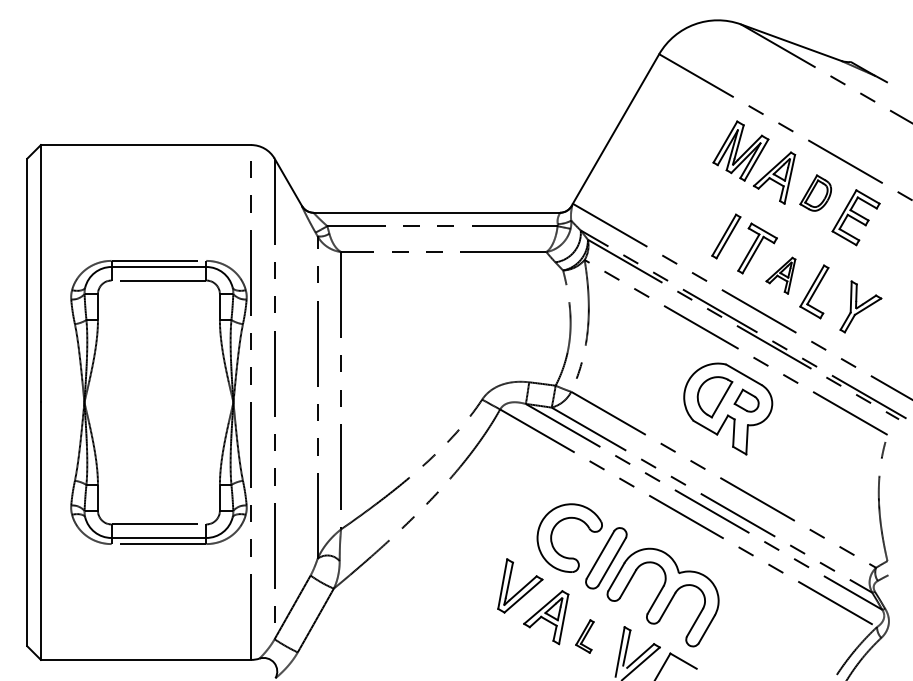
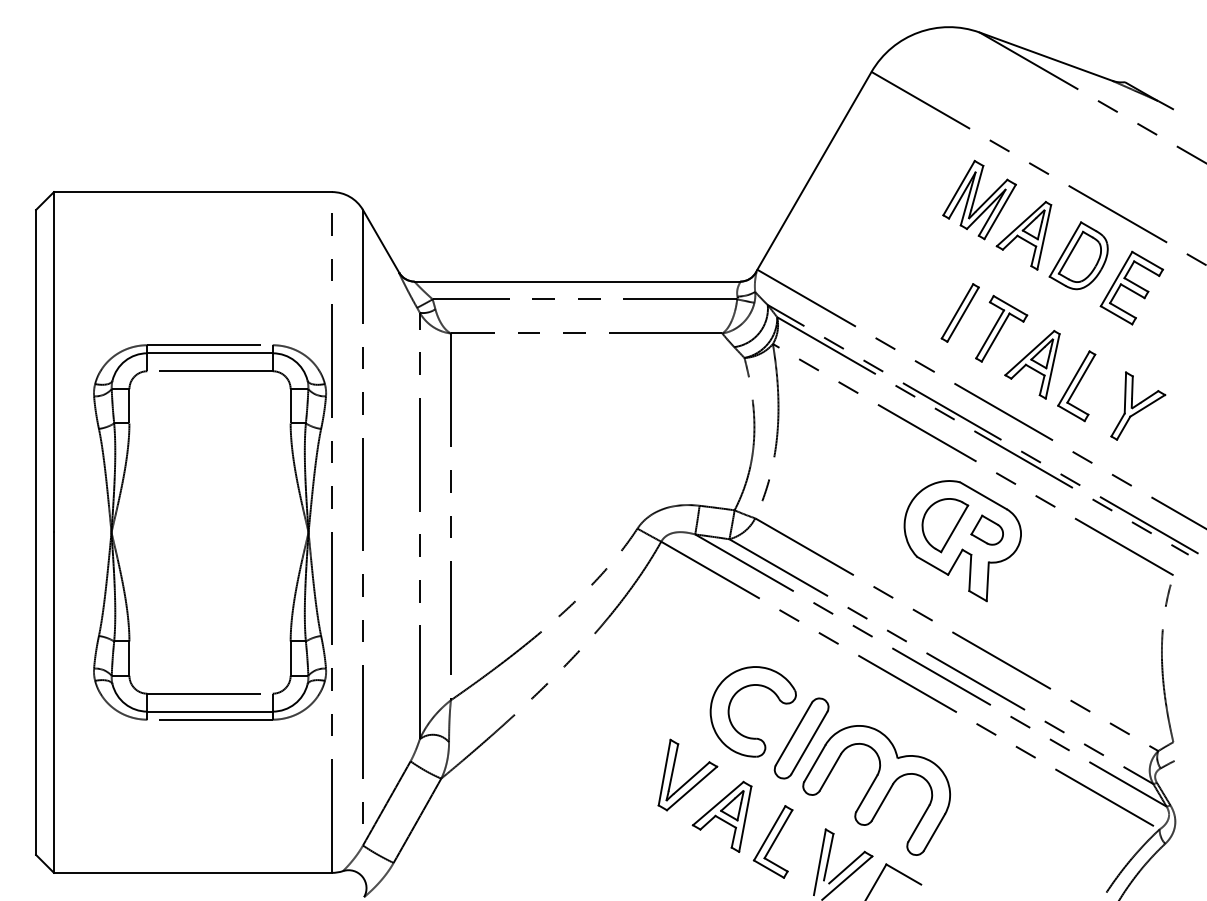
part: (815, 192) -> (1078, 254), size x1.43
part: (780, 275) -> (1031, 364), size x1.43
part: (584, 636) -> (772, 841), size x1.67

